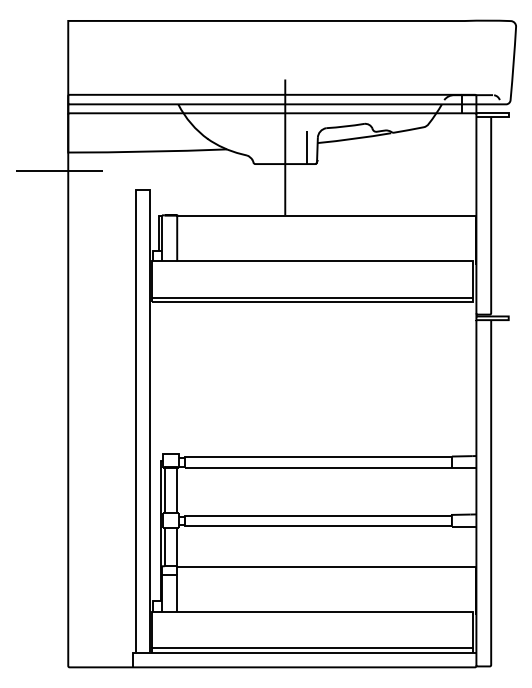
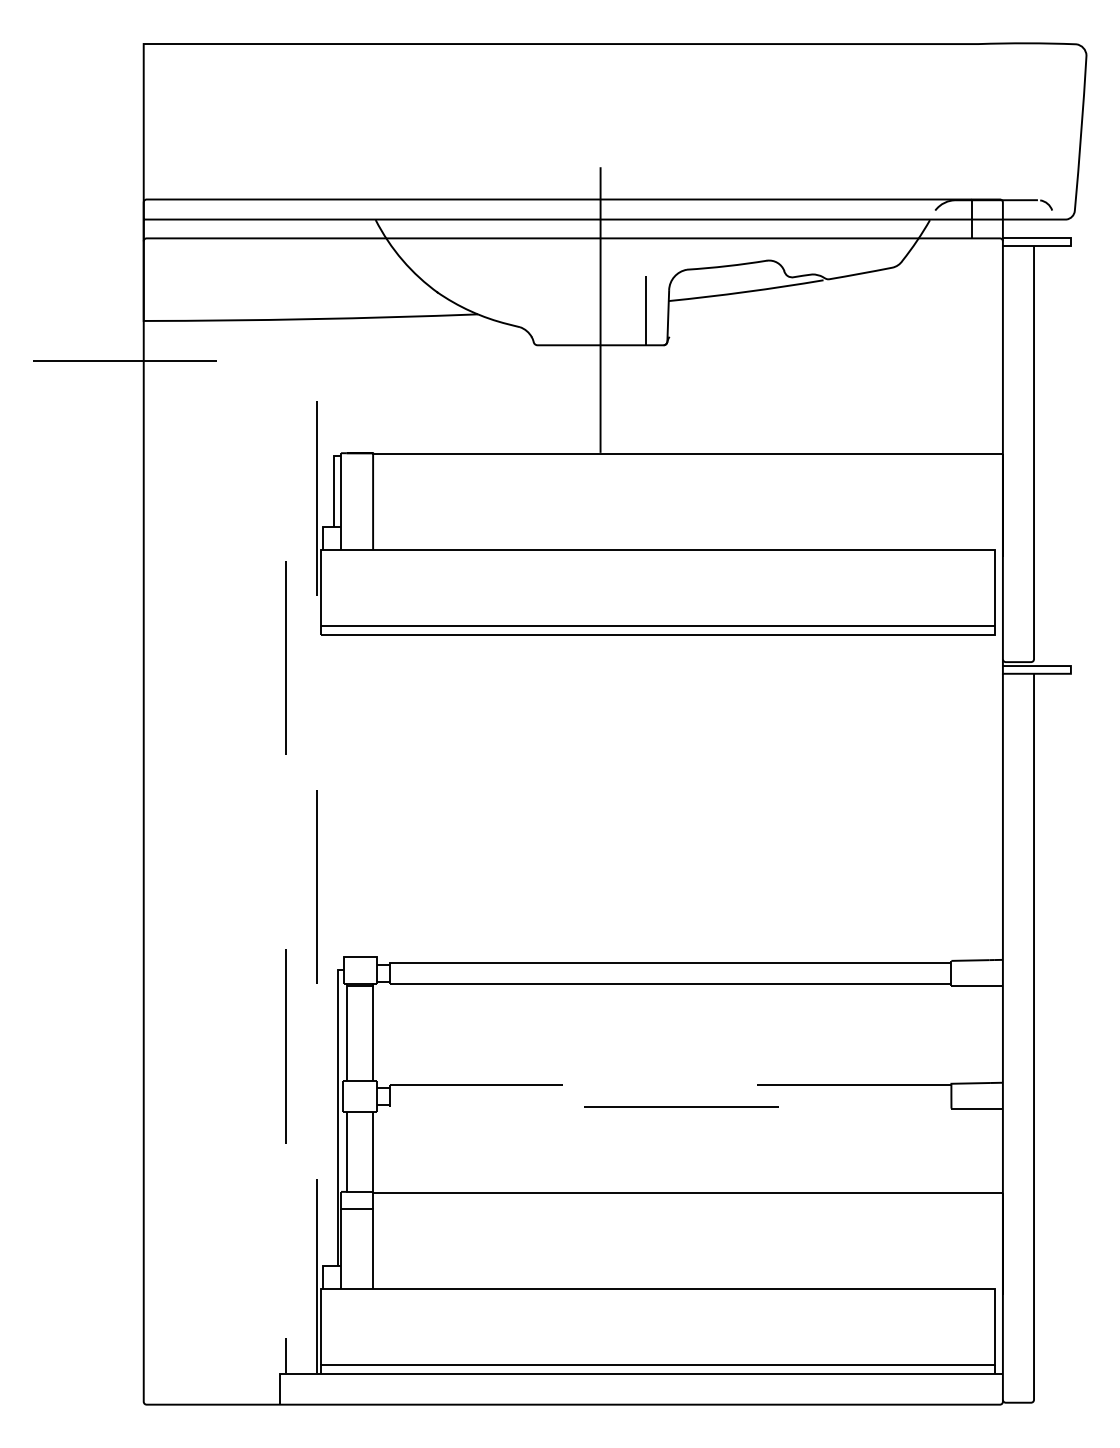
line: (142, 189) -> (300, 398), solid -> dashed
line: (185, 521) -> (390, 1097), solid -> dashed

